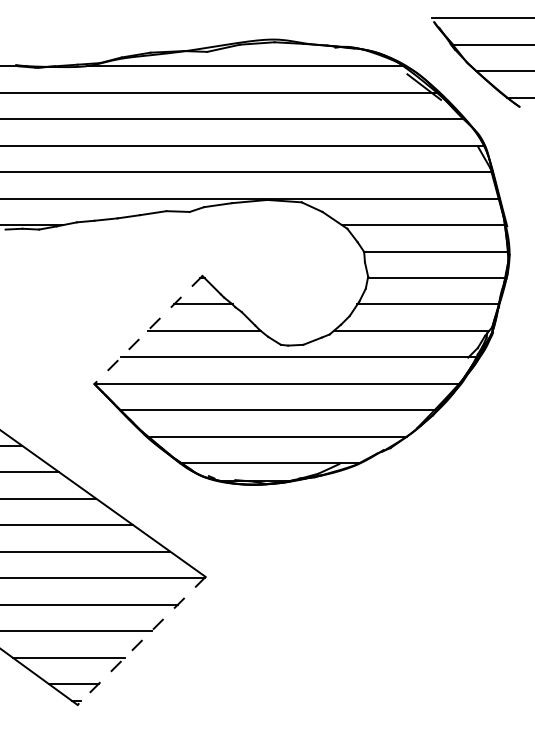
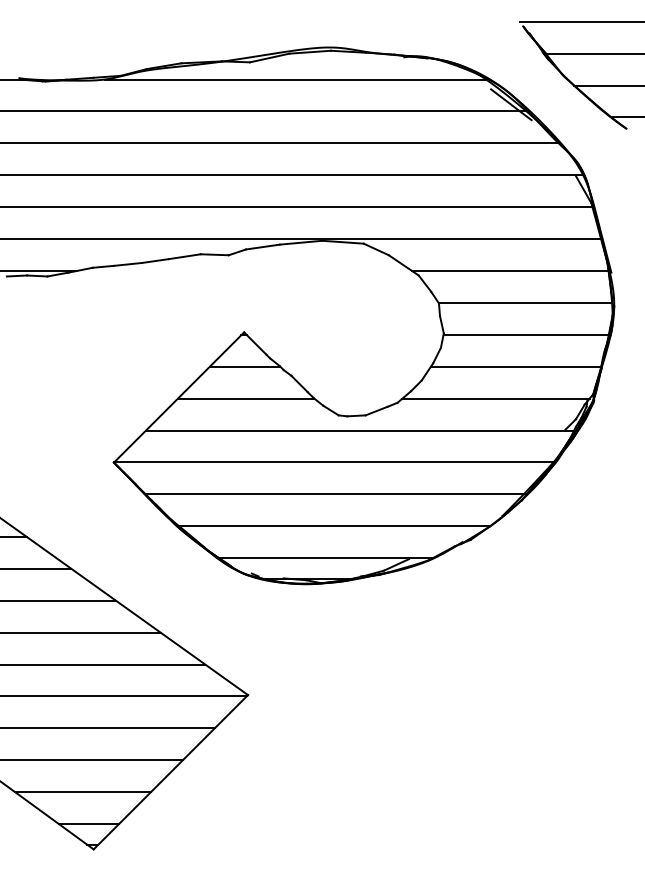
line: (148, 329) -> (178, 397), dashed -> solid
line: (141, 641) -> (170, 772), dashed -> solid

